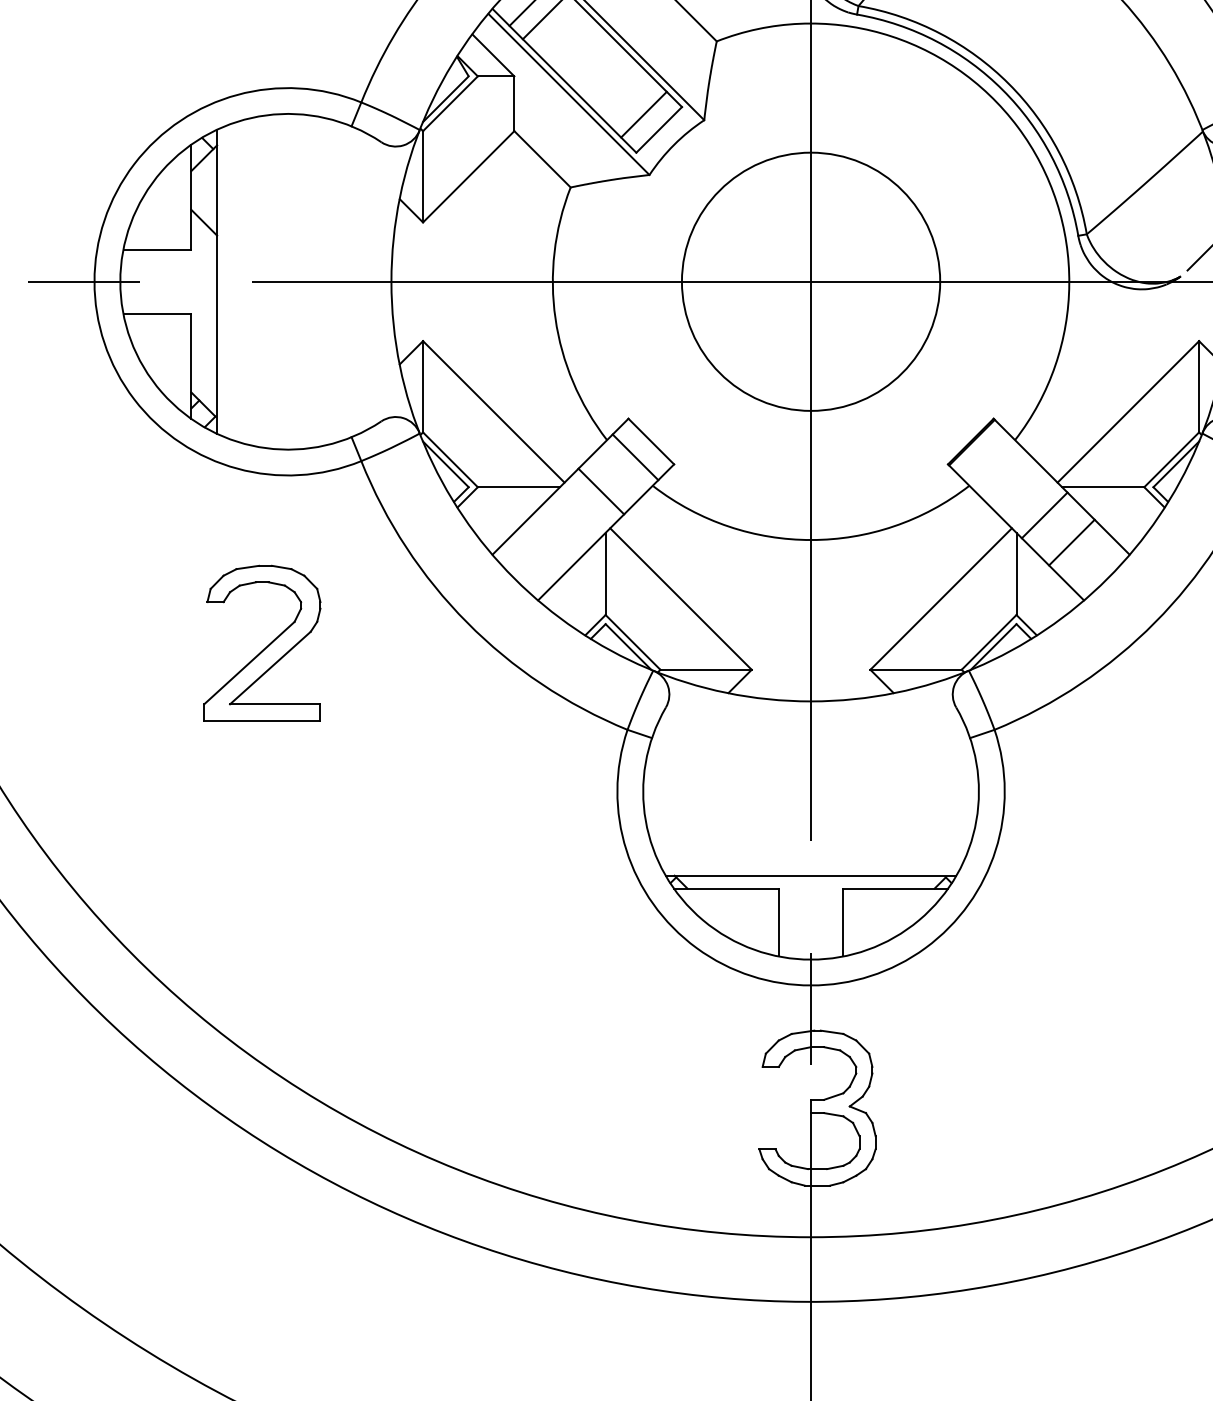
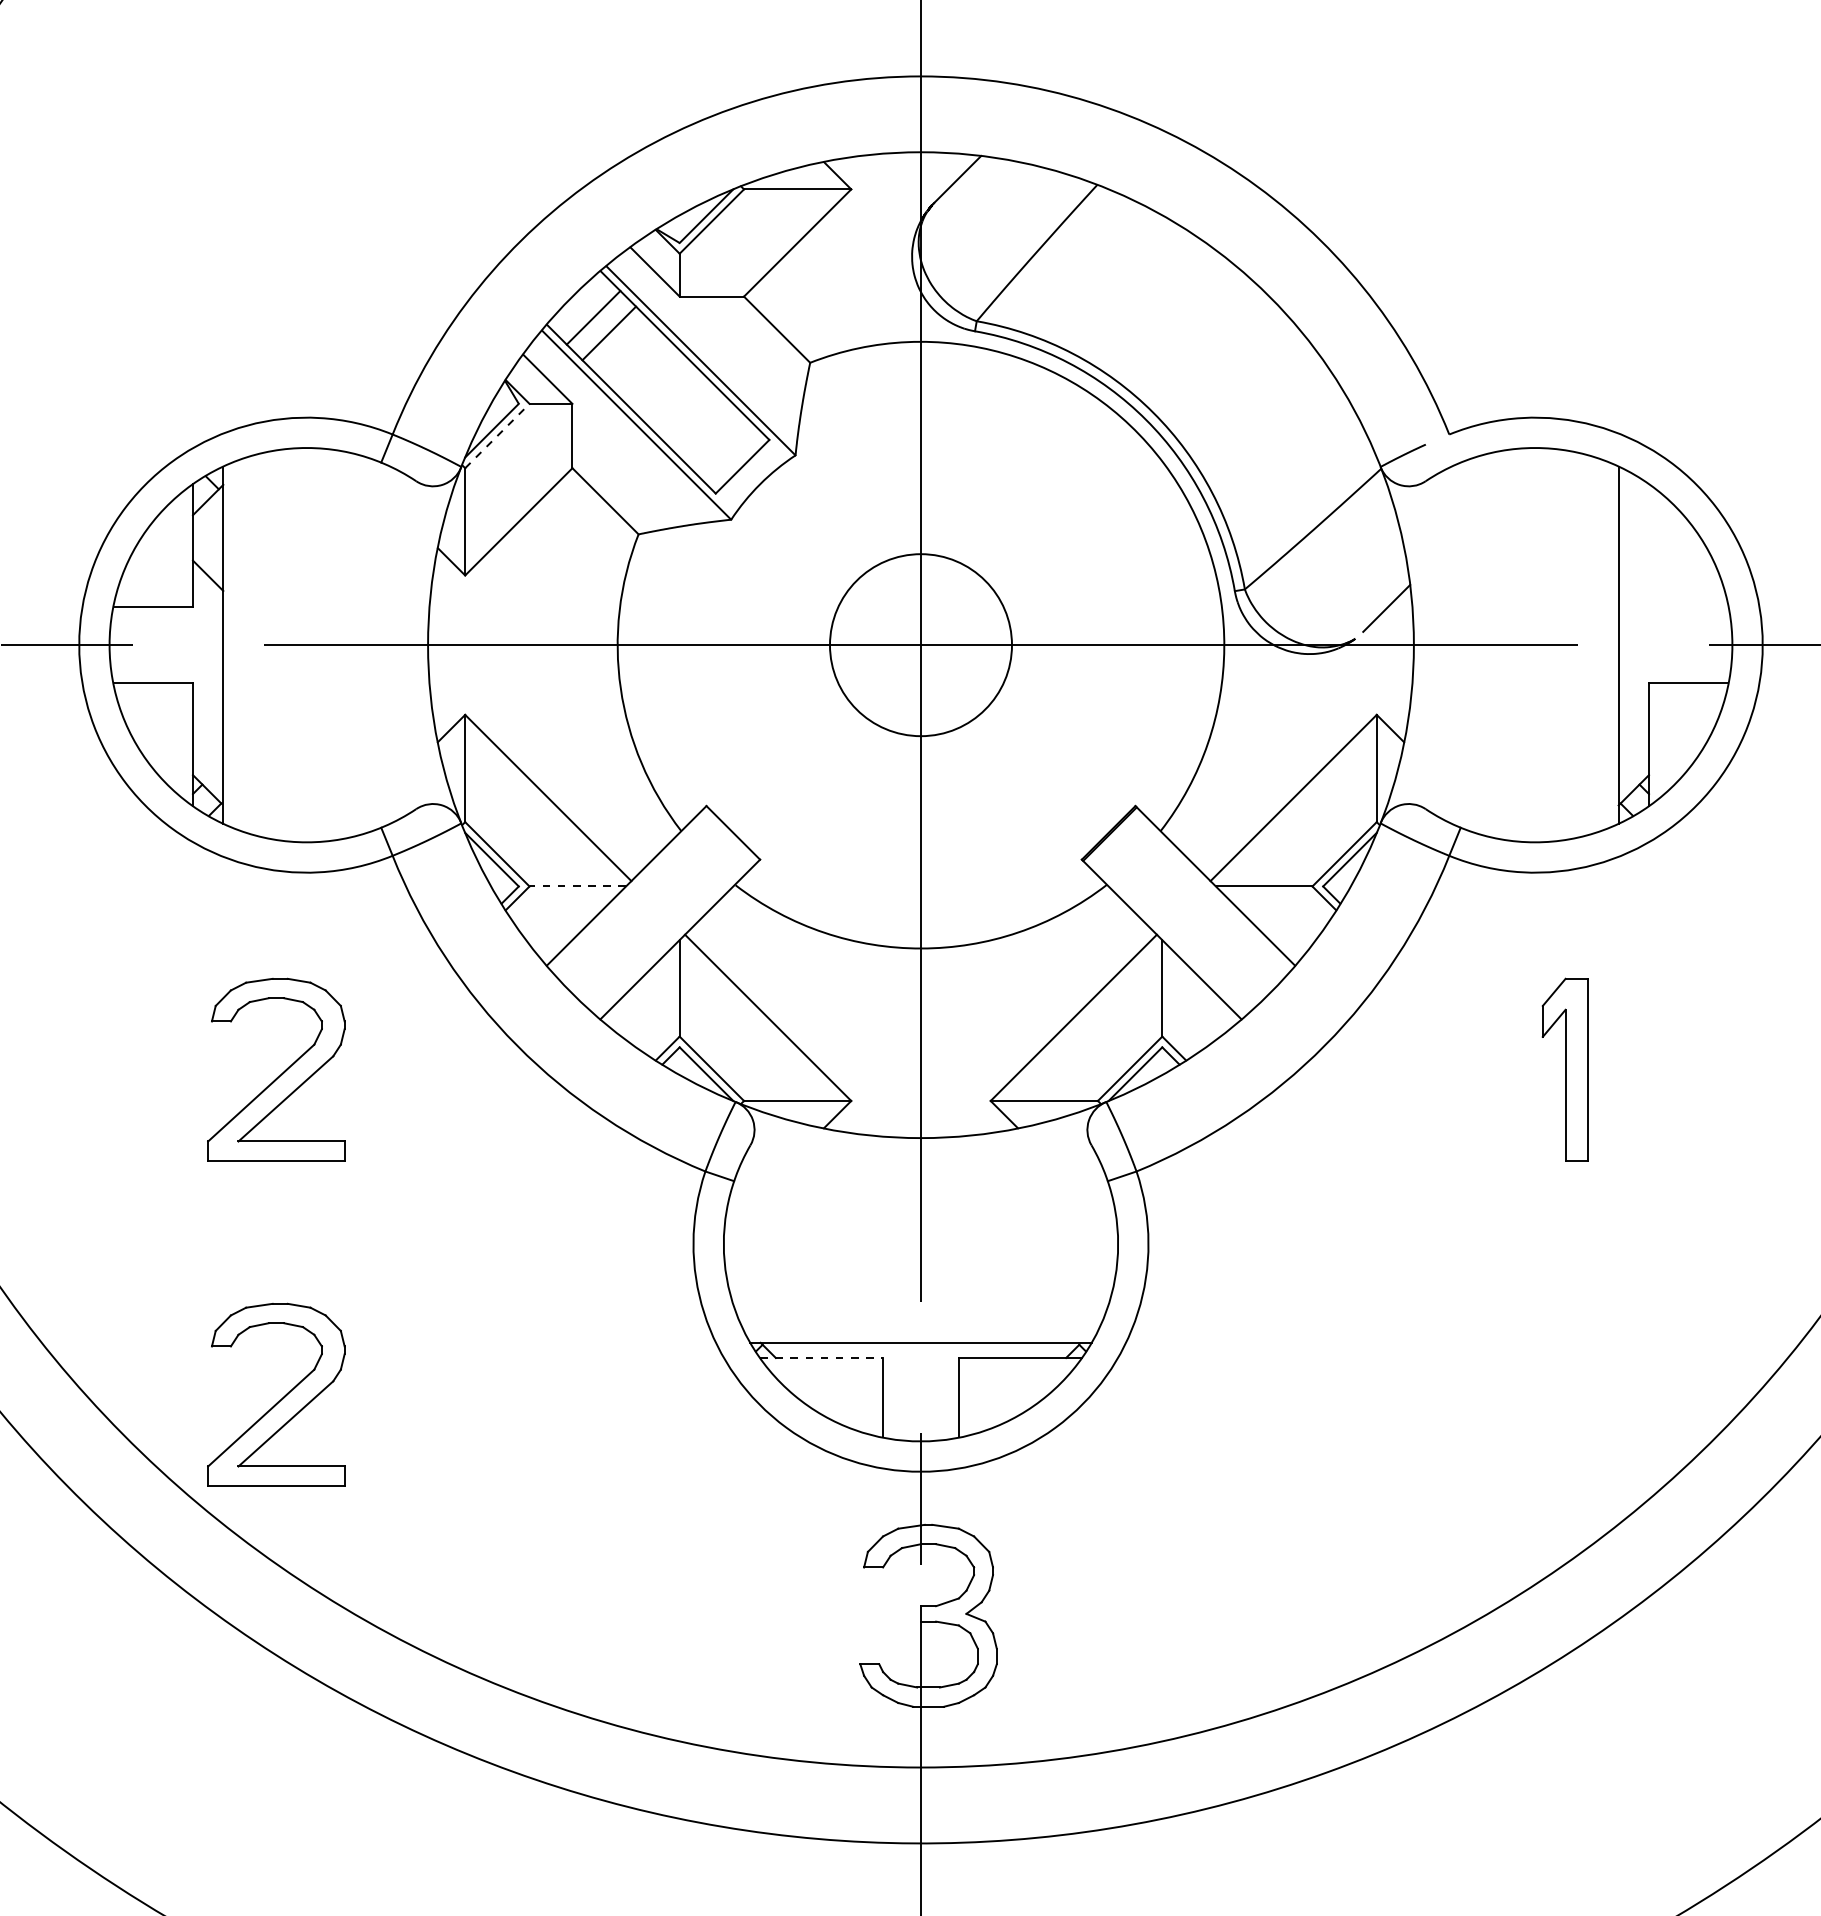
line: (450, 103) -> (497, 435), solid -> dashed
line: (643, 114) -> (724, 448), removed
circle: (810, 281) -> (920, 644), size x0.6
line: (635, 457) -> (714, 851), removed
line: (518, 487) -> (577, 886), solid -> dashed
line: (601, 491) -> (674, 891), removed
line: (1044, 515) -> (1195, 919), removed
line: (1072, 542) -> (1227, 951), removed
line: (726, 889) -> (821, 1358), solid -> dashed
part: (266, 923) -> (281, 1398), added

